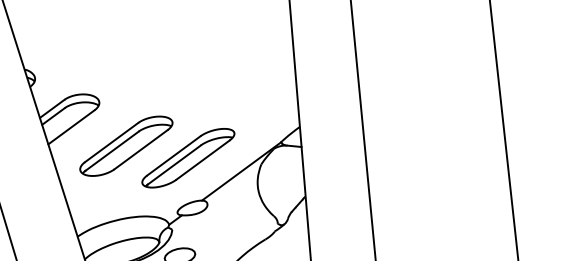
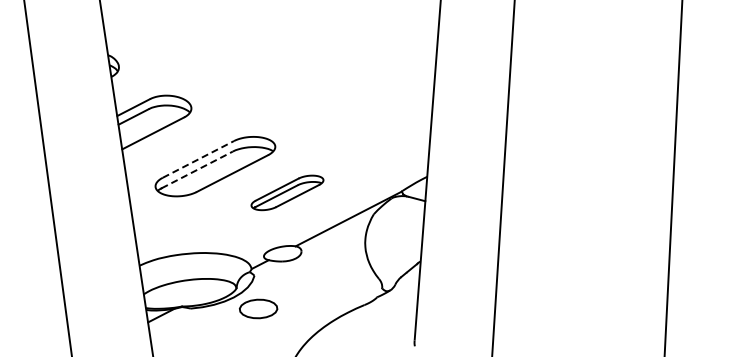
line: (111, 142) -> (198, 159), solid -> dashed
line: (112, 150) -> (197, 169), solid -> dashed
part: (188, 157) -> (287, 192), size x0.6

